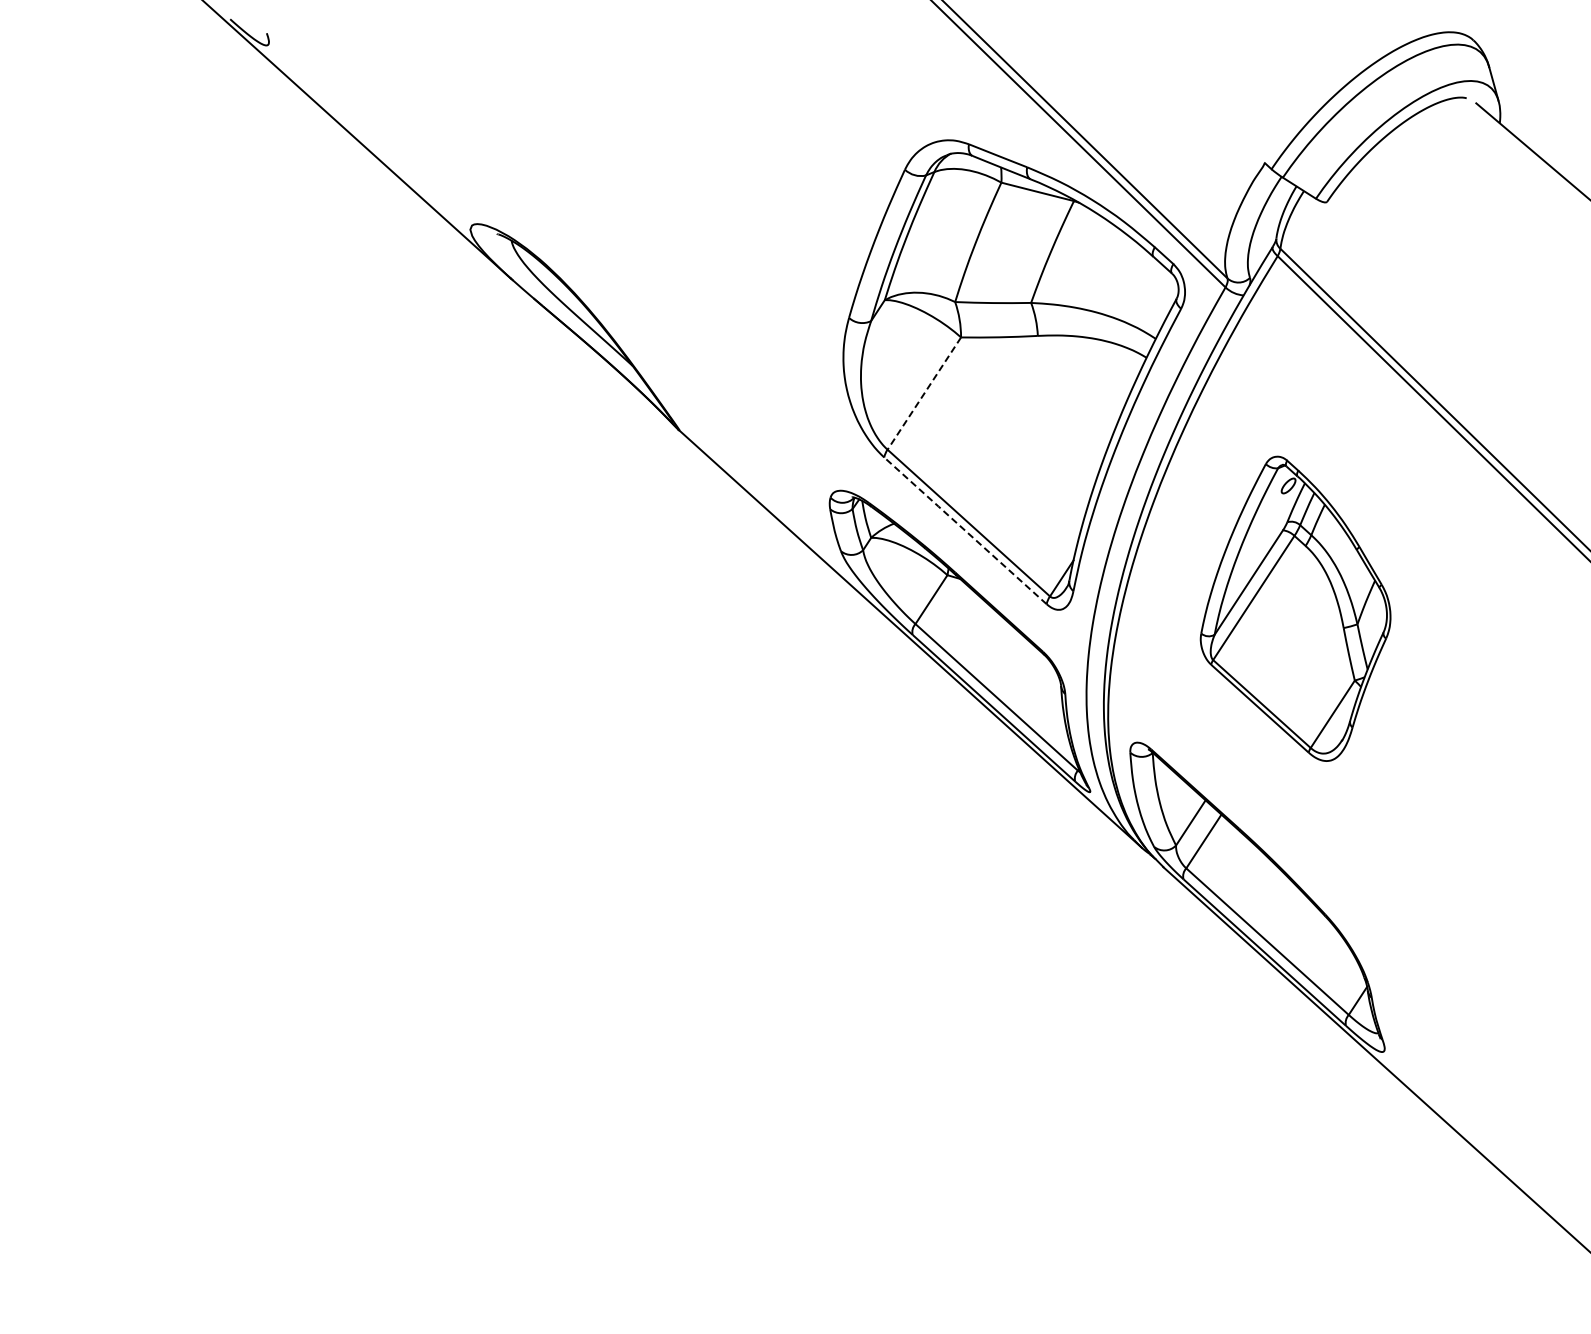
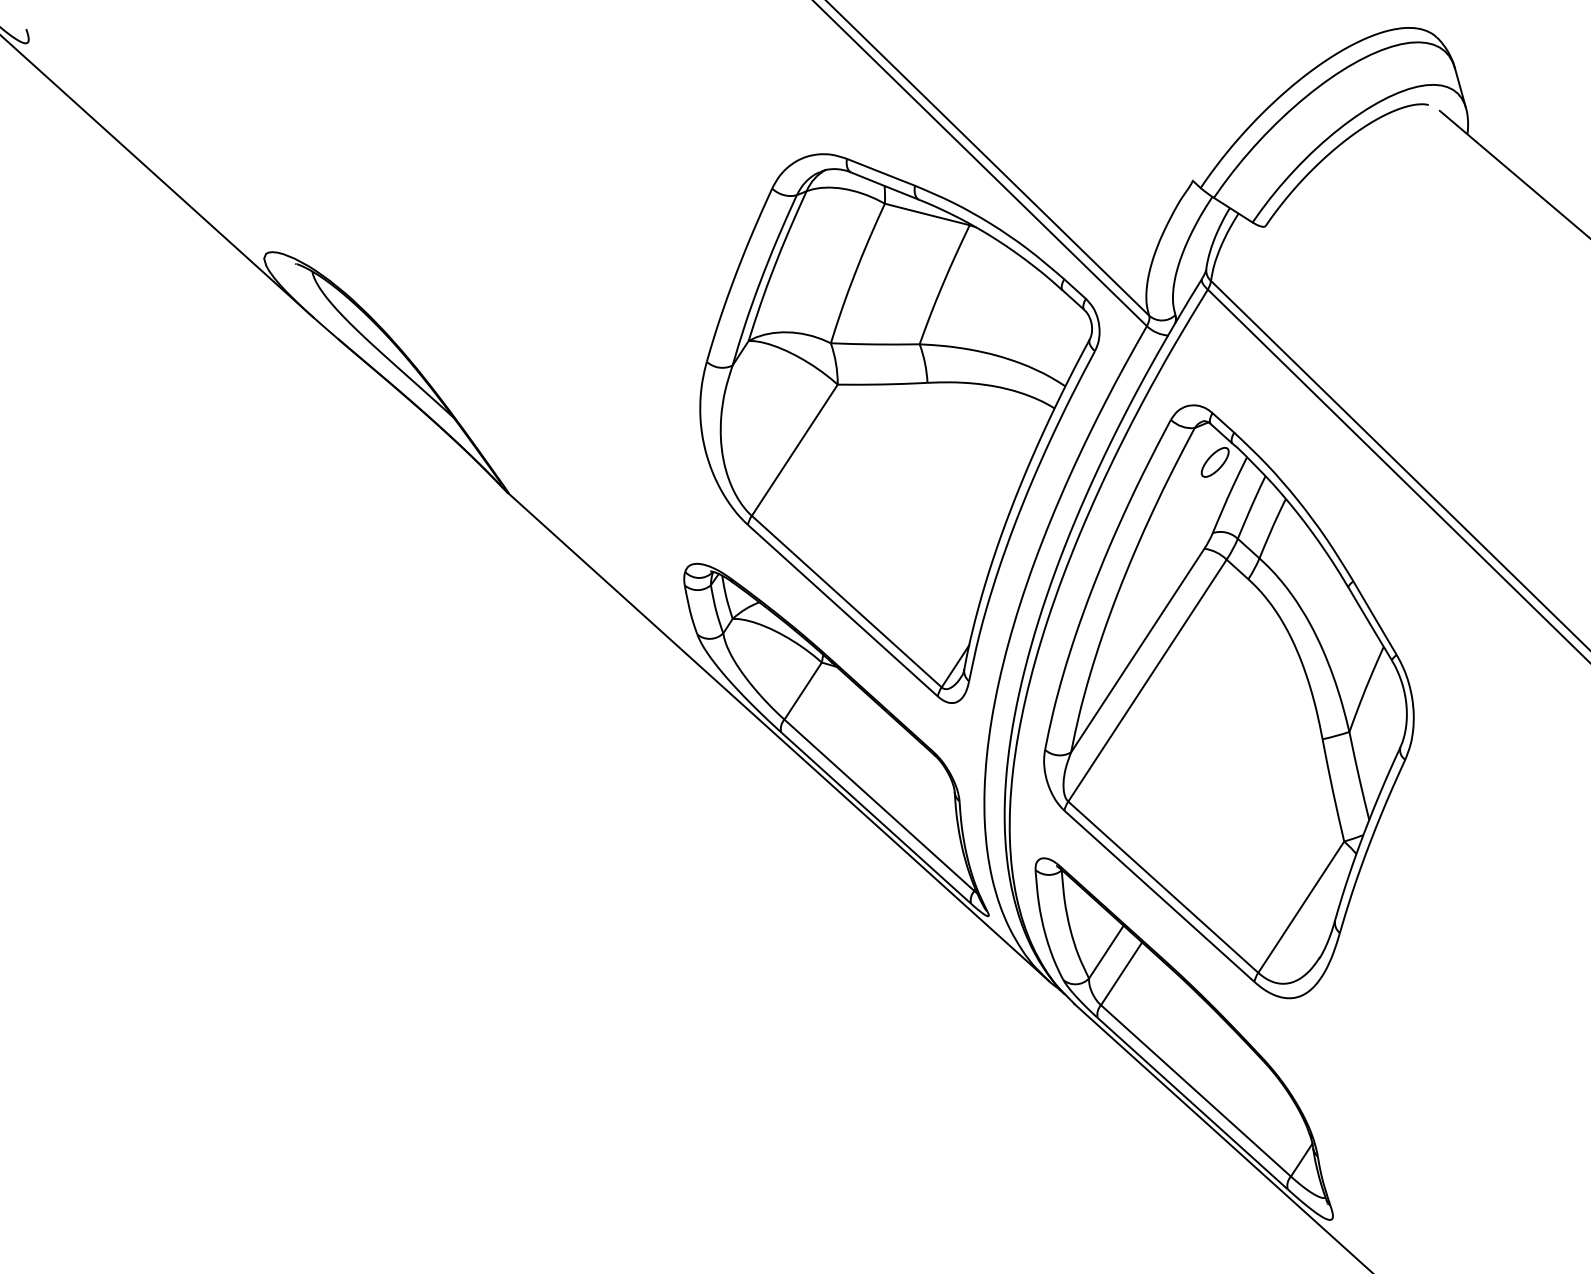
line: (924, 394) -> (795, 451), dashed -> solid
line: (965, 531) -> (842, 611), dashed -> solid
part: (1295, 608) -> (1228, 701), size x1.67

